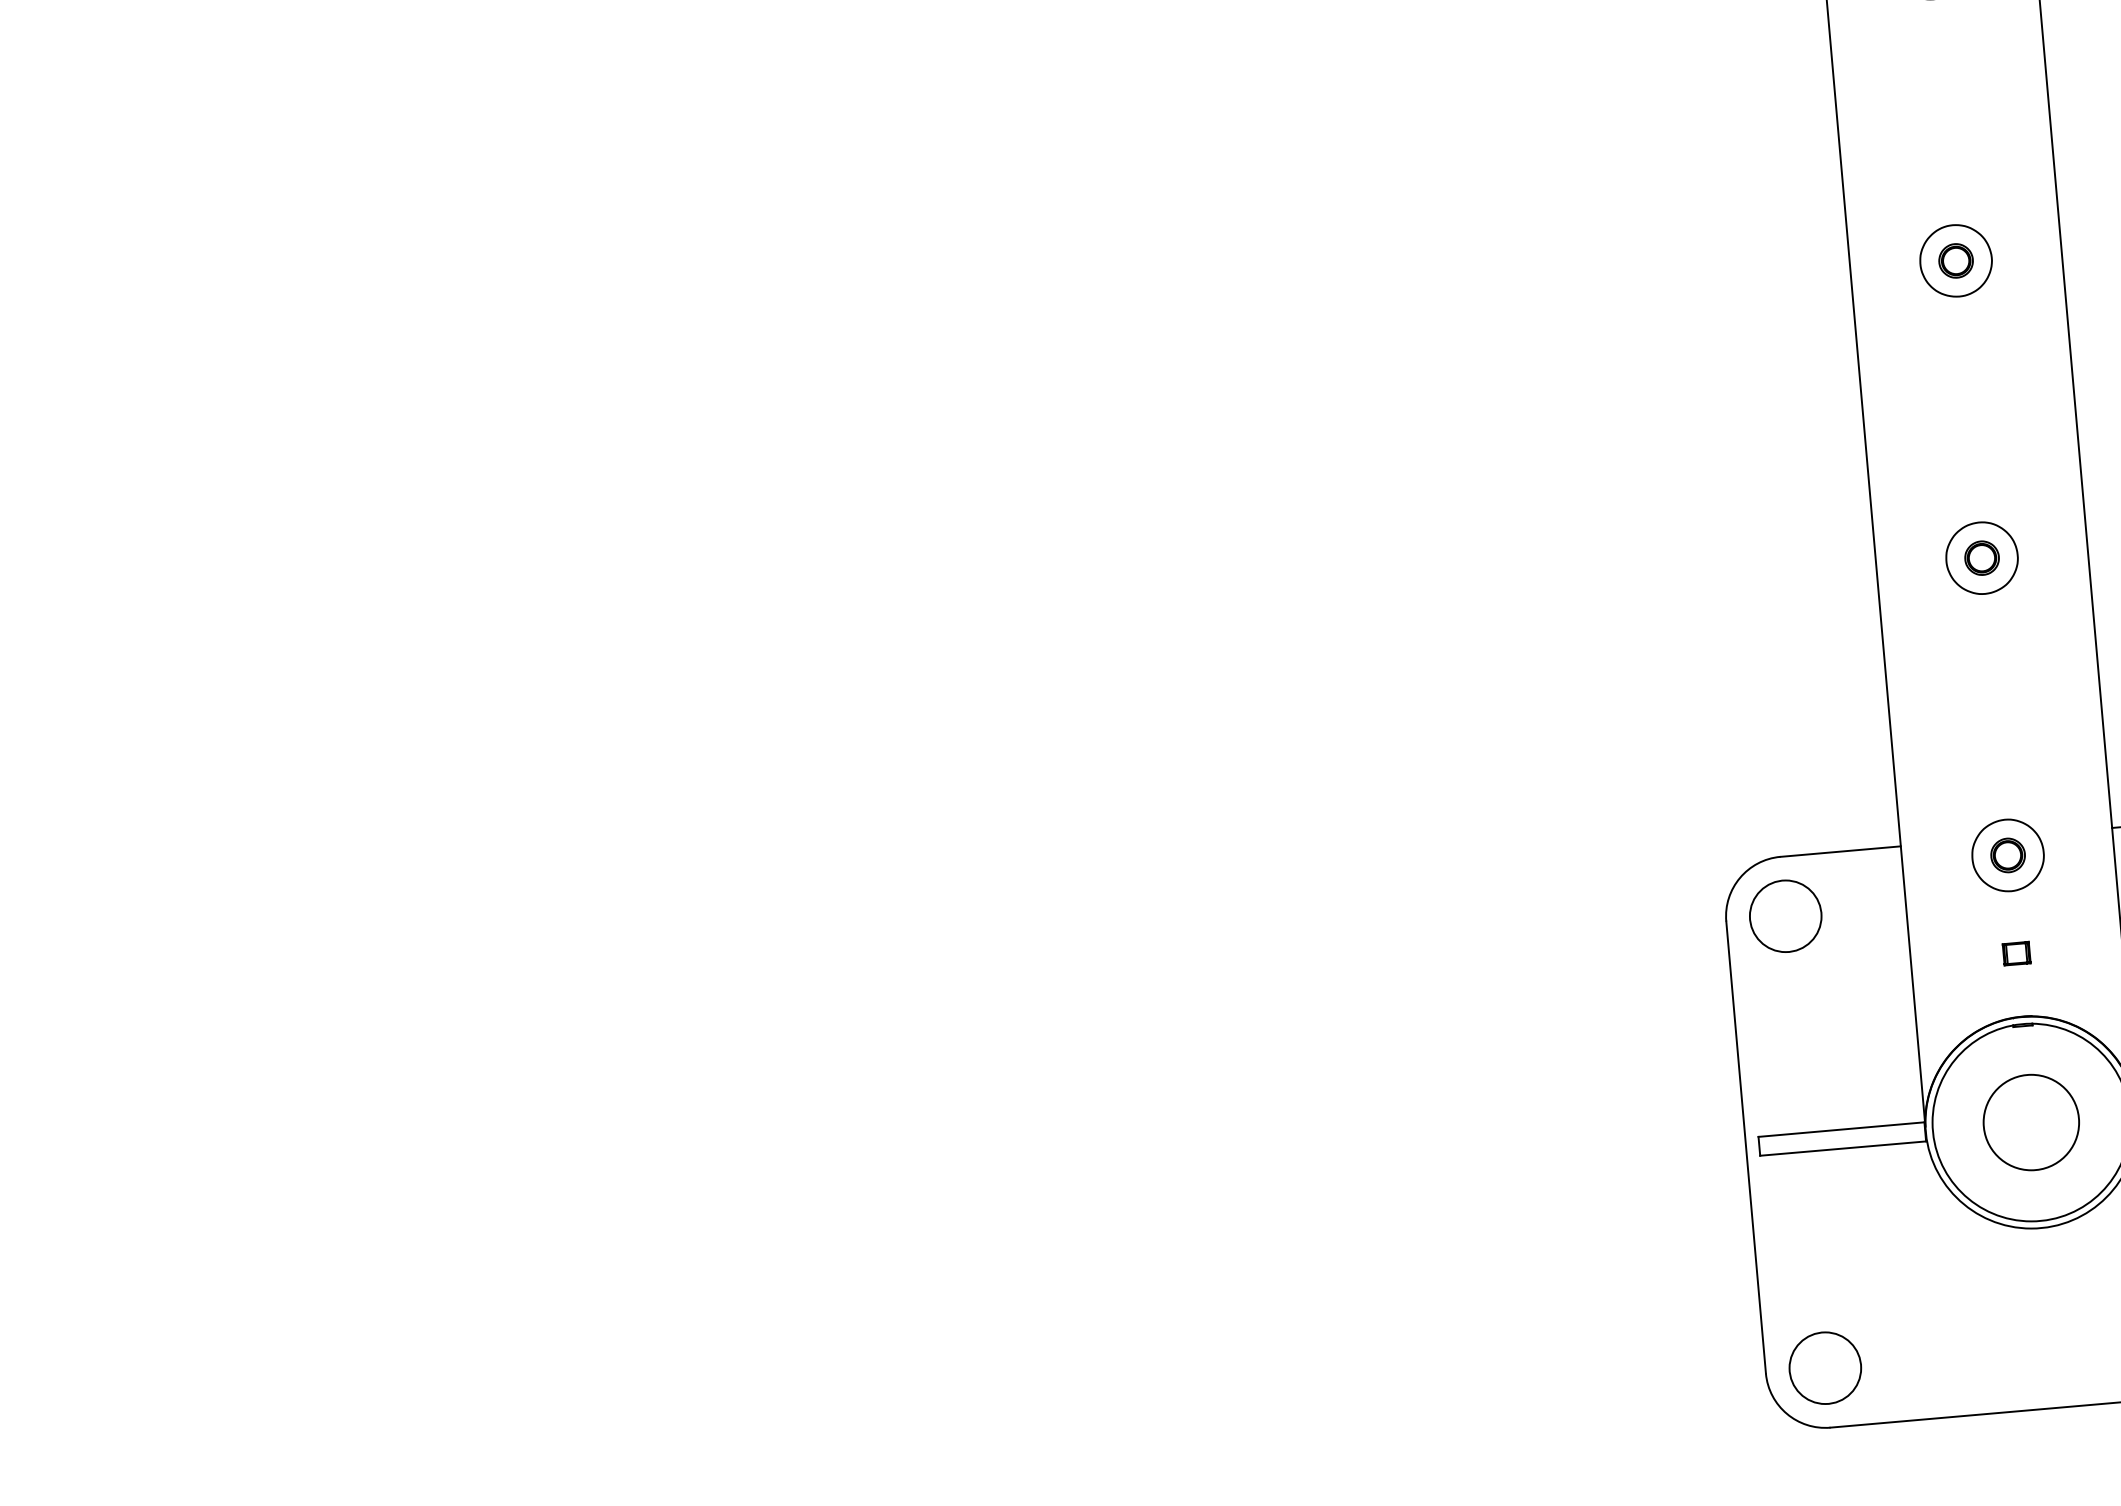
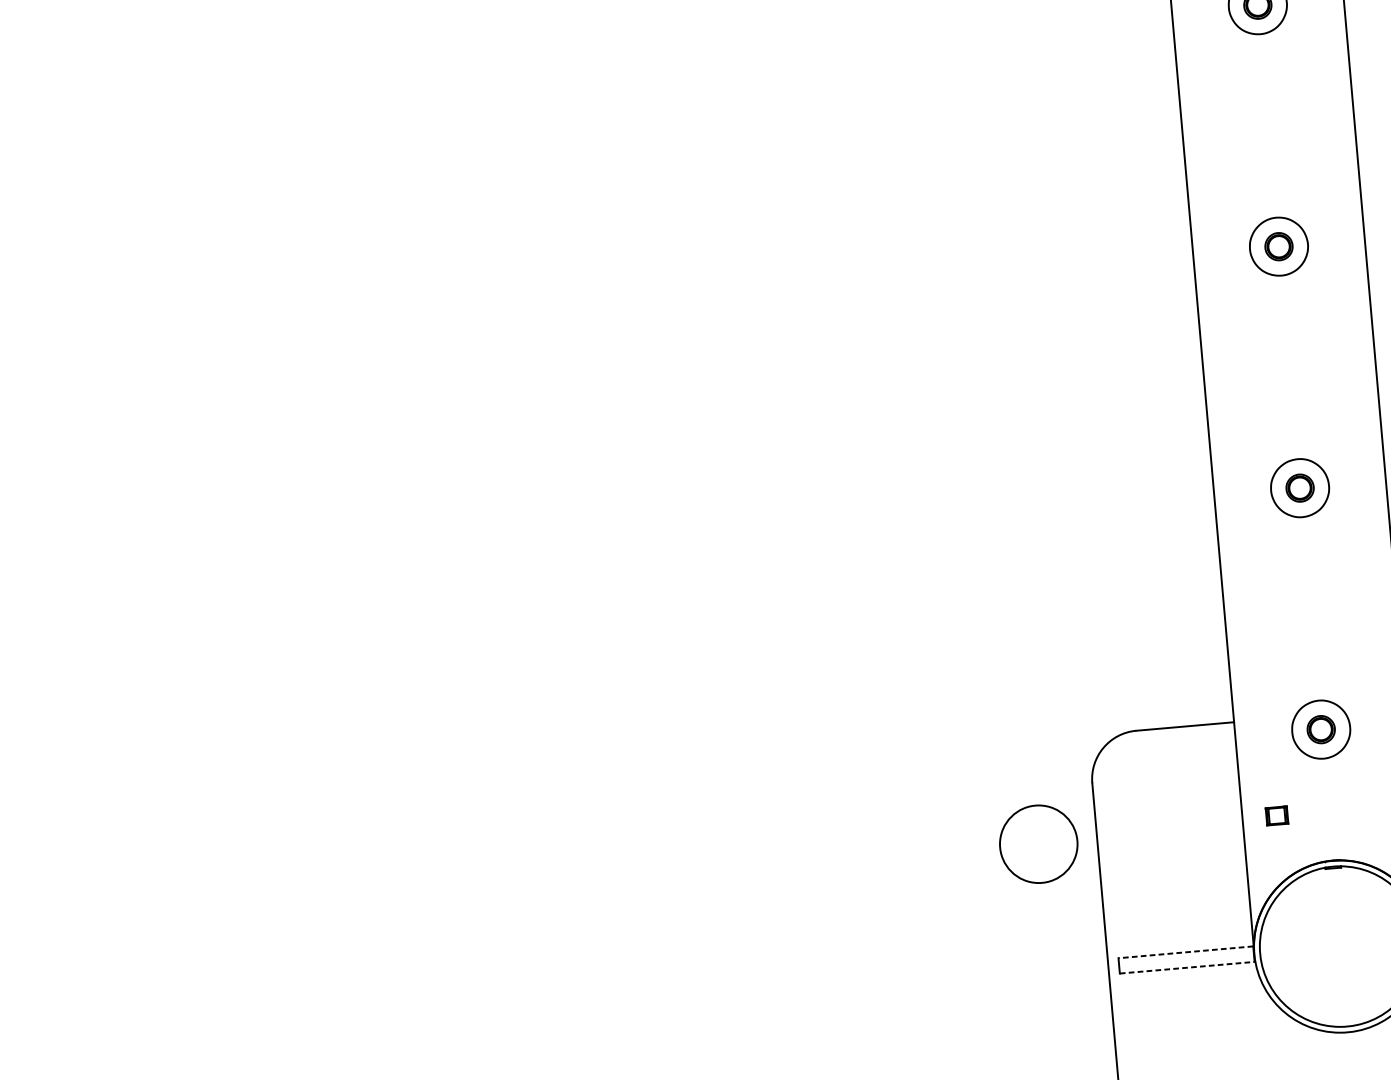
circle: (1785, 915) -> (1140, 778), removed
part: (2016, 953) -> (1276, 815), moved
circle: (2030, 1122) -> (1038, 844), moved
line: (1840, 1129) -> (1185, 952), solid -> dashed
line: (1843, 1148) -> (1187, 967), solid -> dashed

